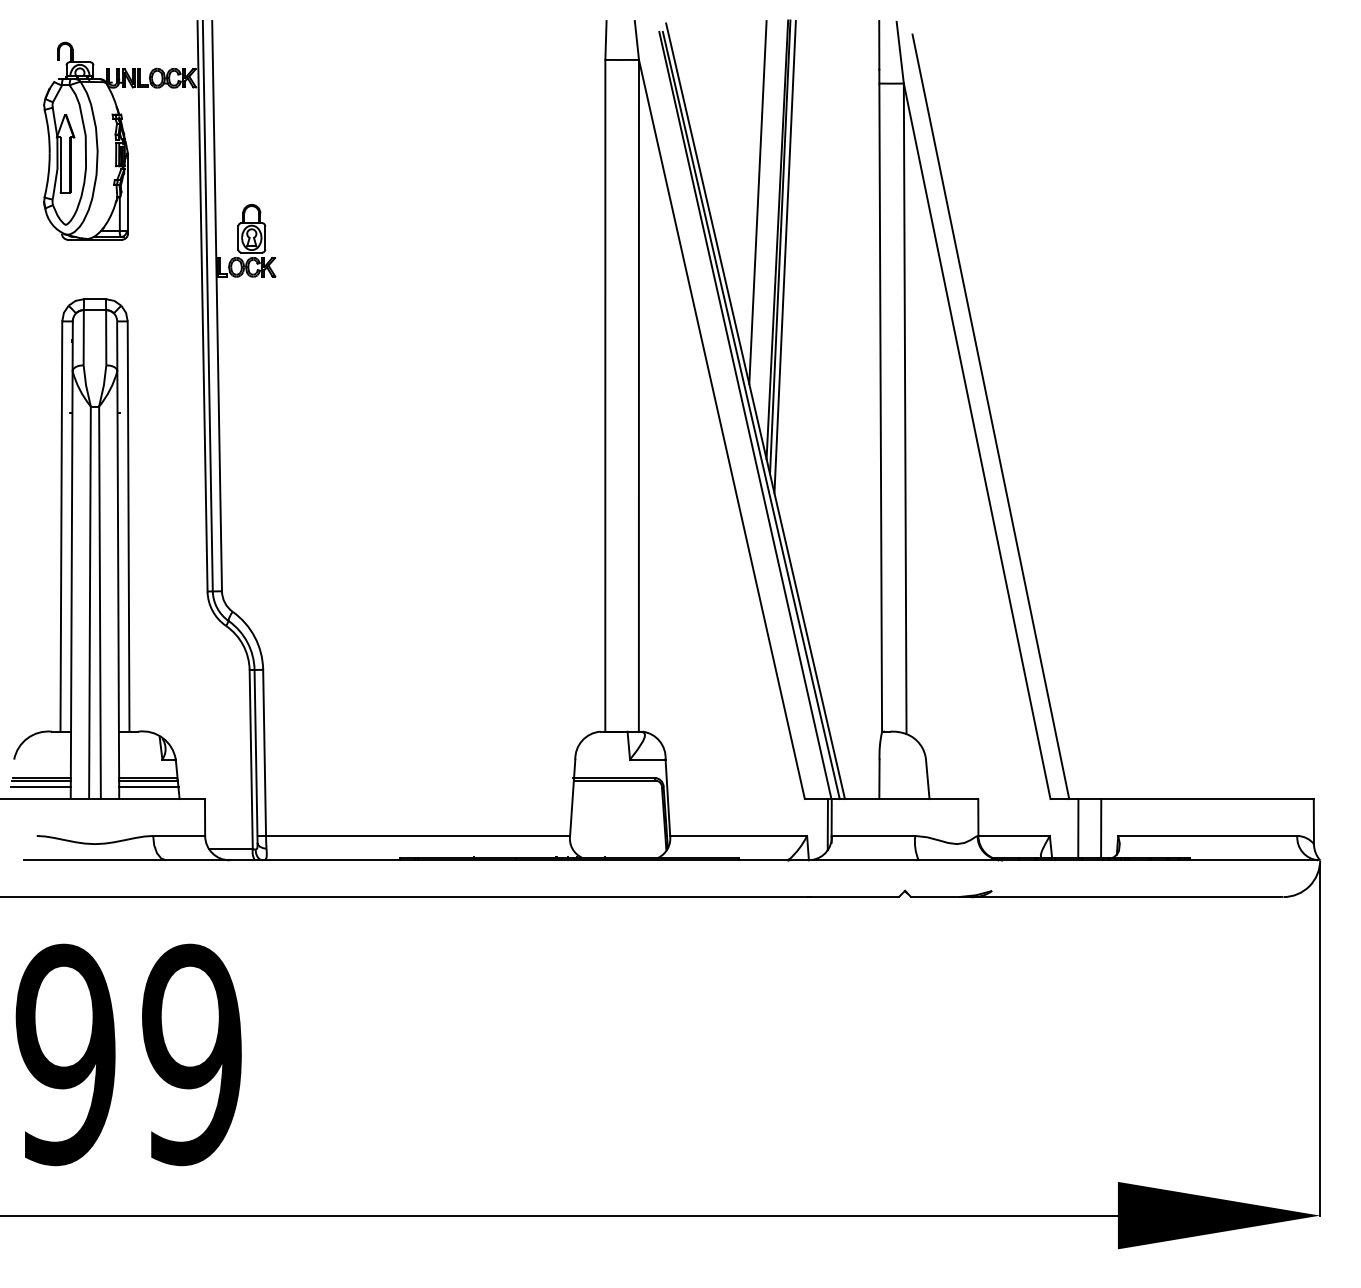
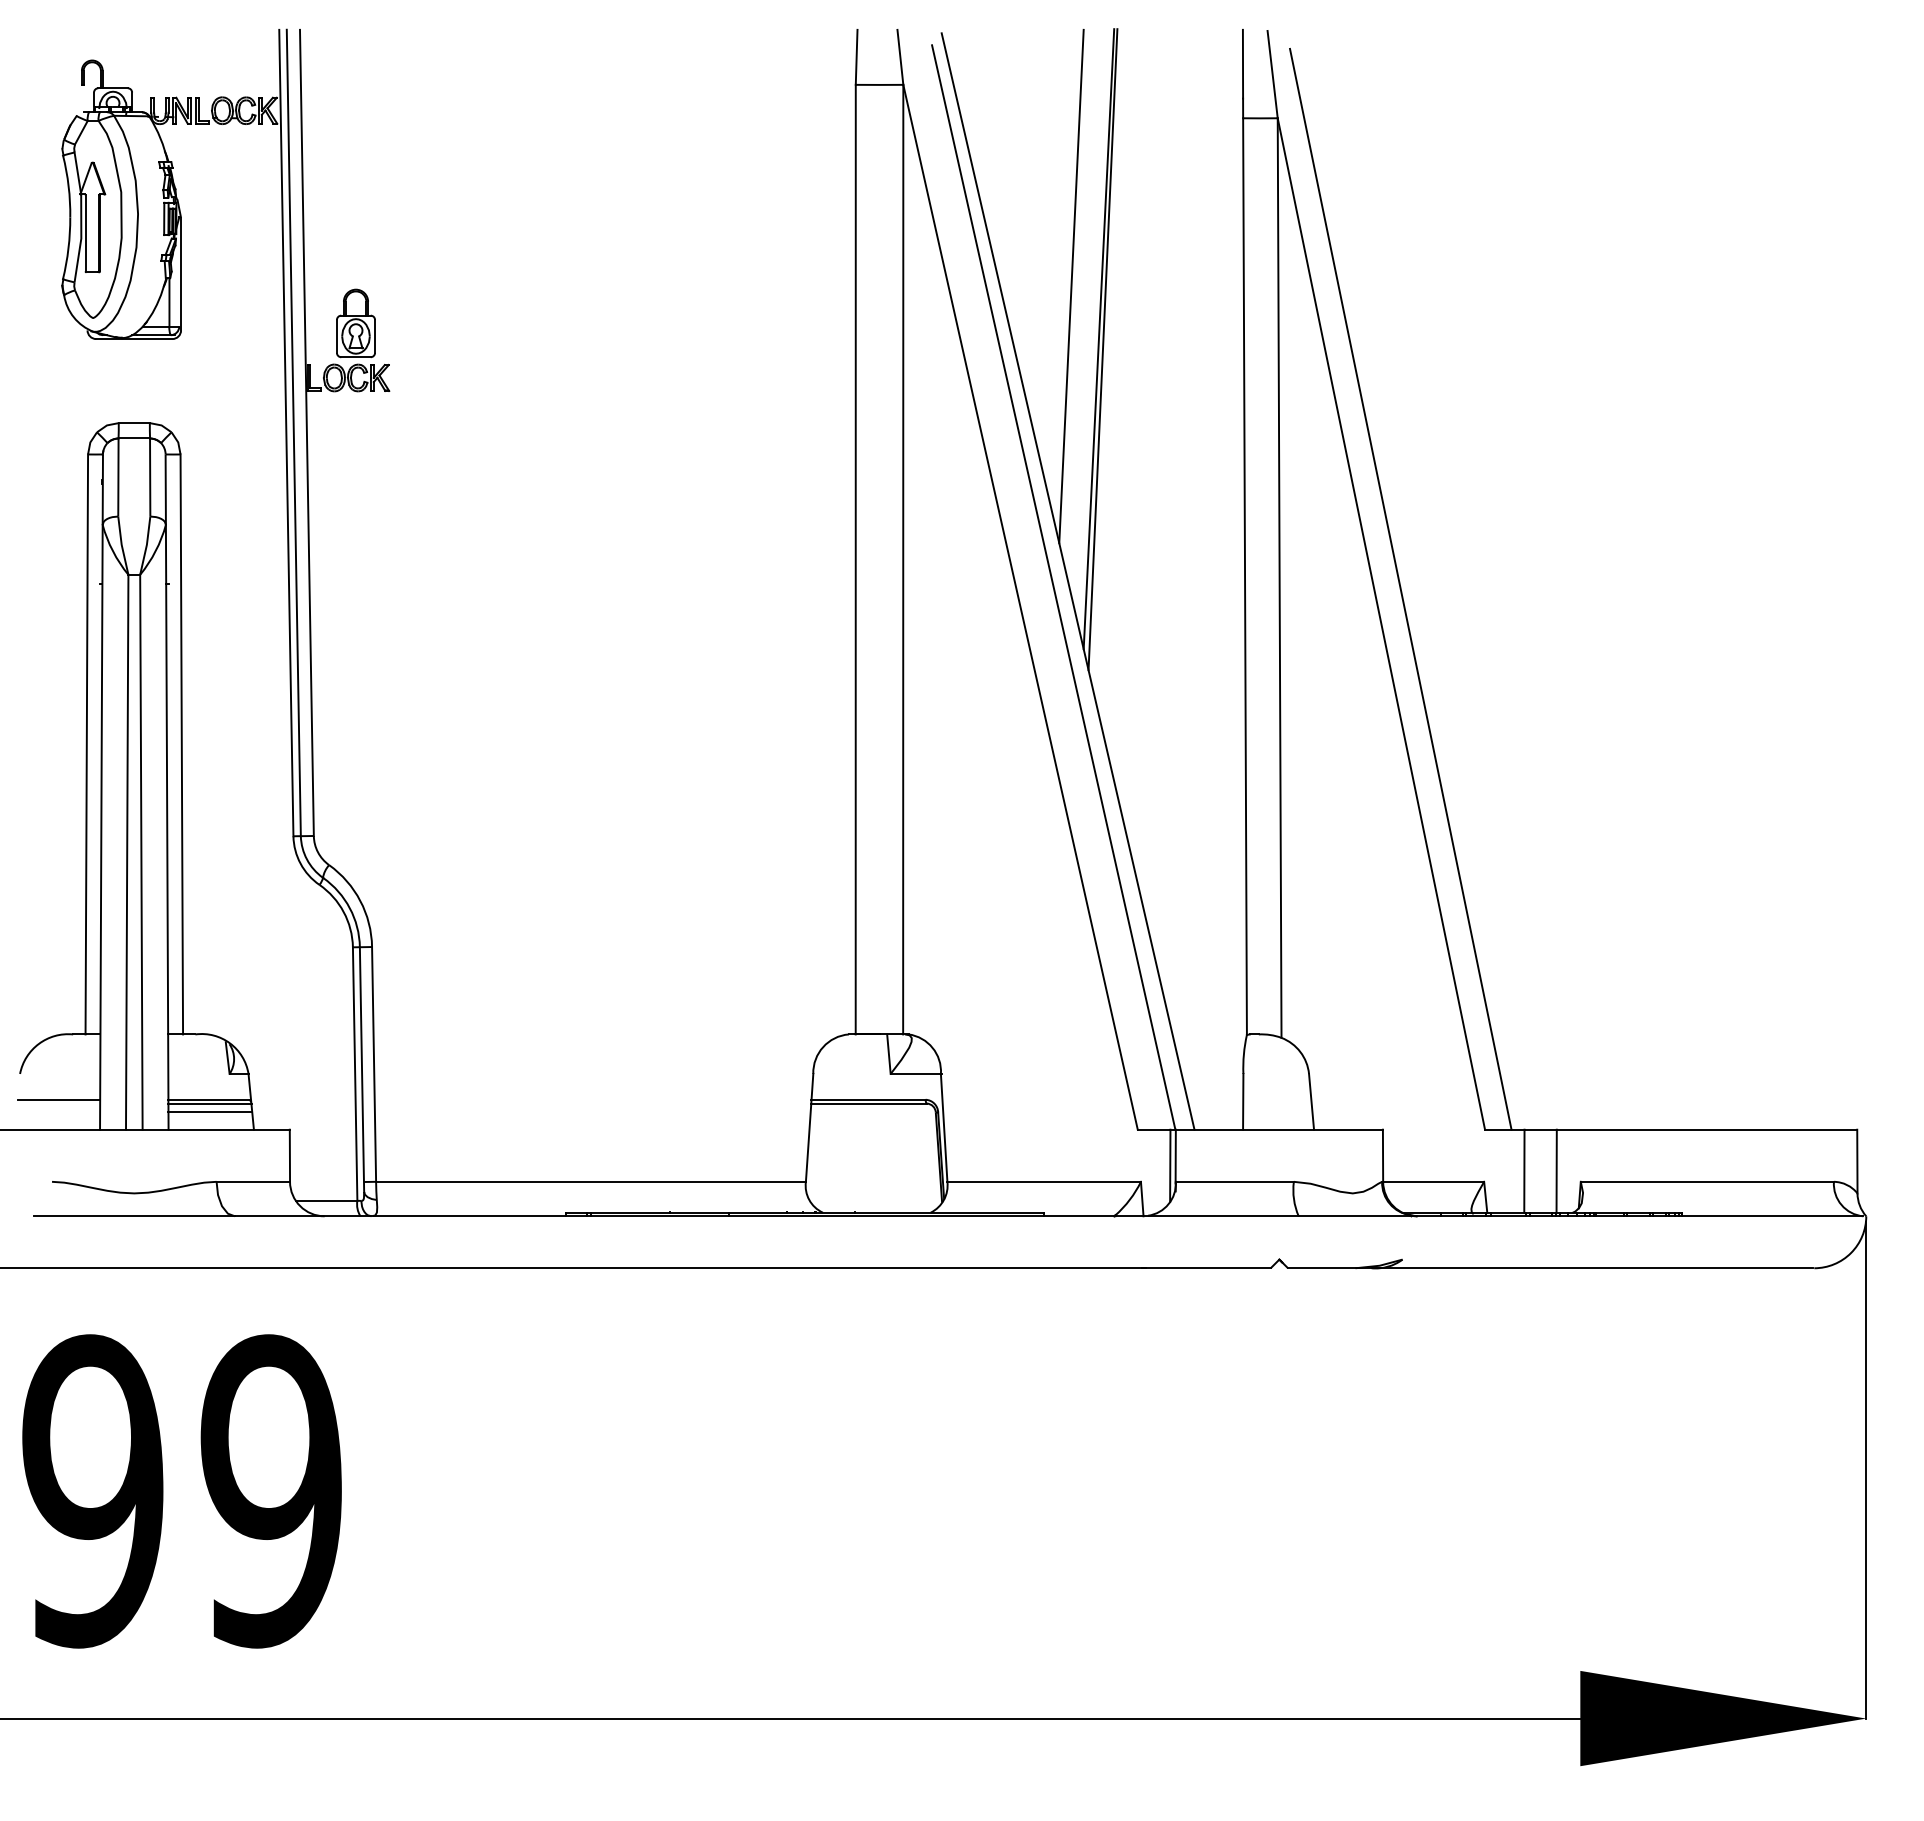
line: (784, 257) -> (1109, 363), removed
line: (751, 415) -> (1062, 587), removed
line: (41, 780) -> (58, 1103), removed
line: (41, 786) -> (58, 1112), removed

